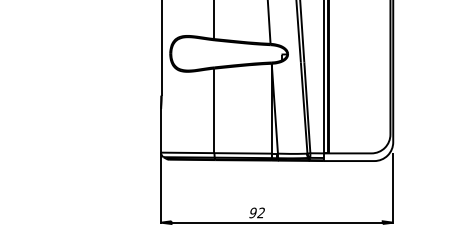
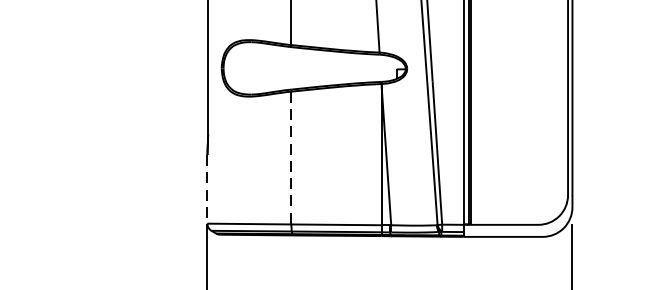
line: (214, 111) -> (291, 158), solid -> dashed
line: (161, 131) -> (208, 190), solid -> dashed

